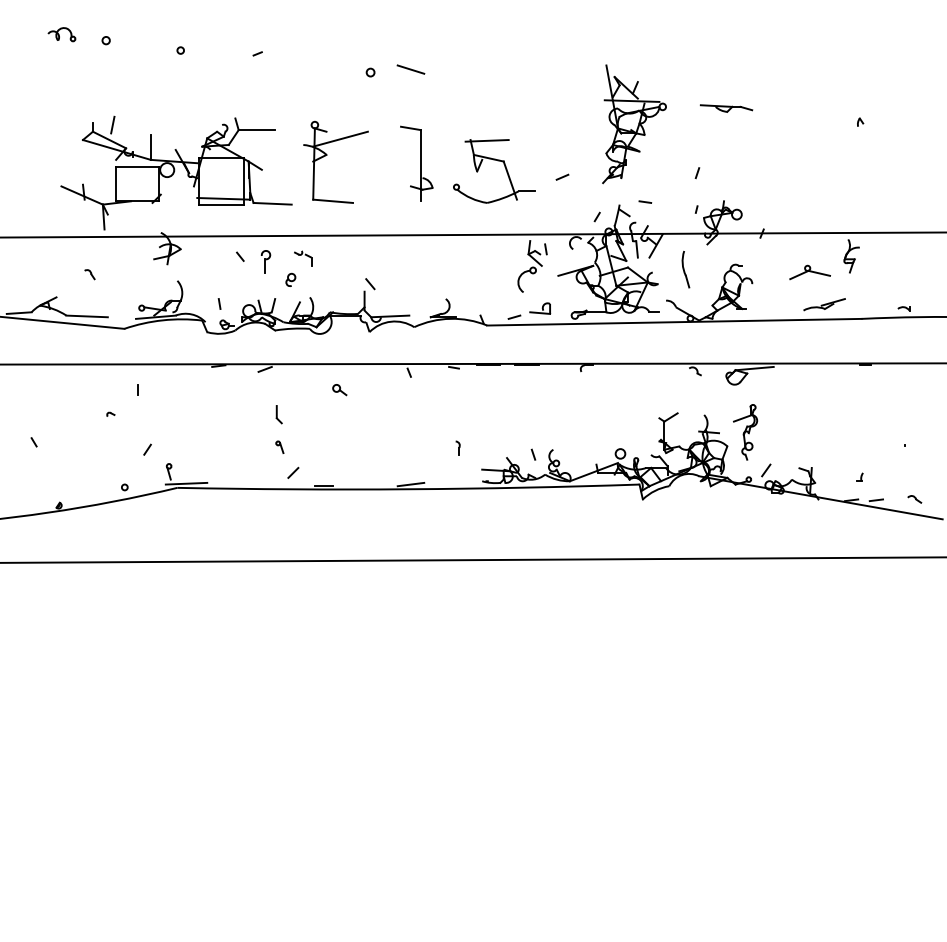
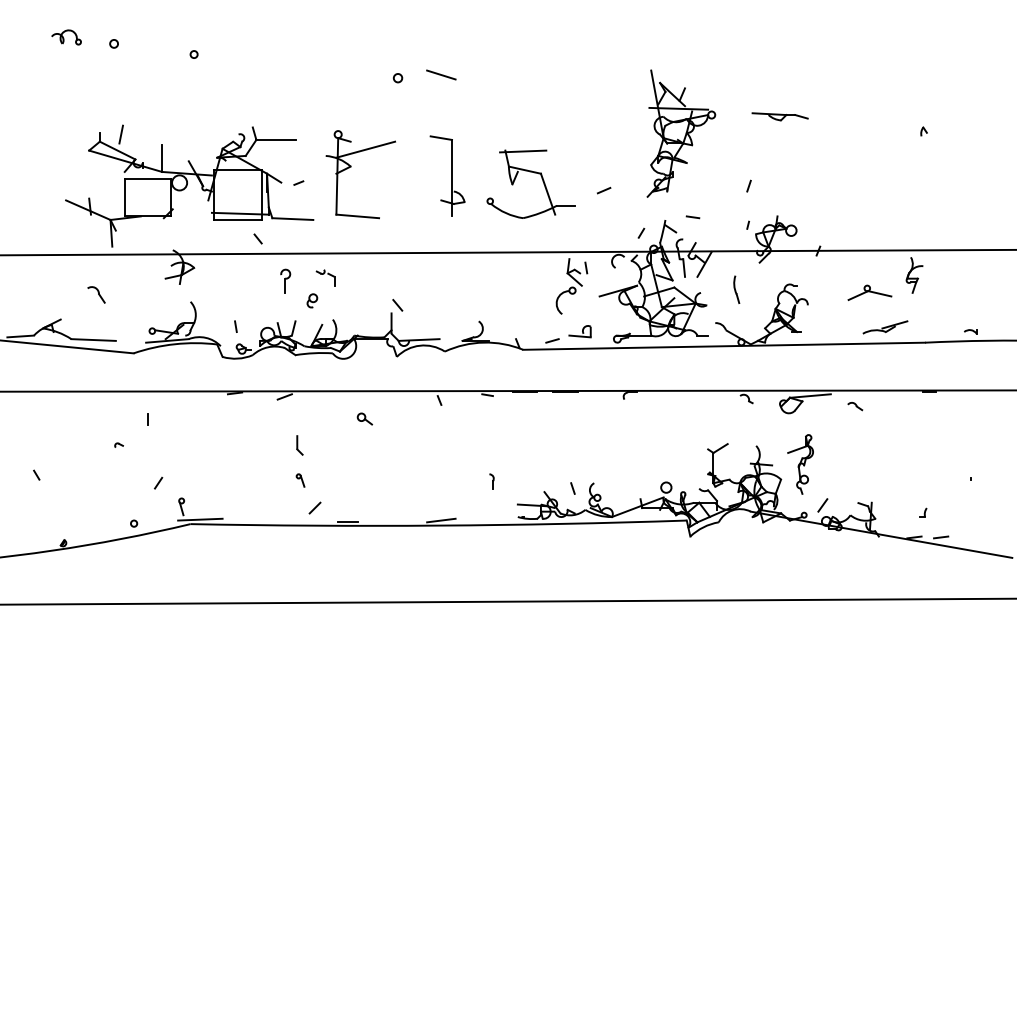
line: (257, 53) -> (298, 182), moved
line: (239, 256) -> (257, 238), moved
part: (685, 269) -> (736, 289), size x0.7
part: (89, 274) -> (96, 295), size x1.6
part: (914, 499) -> (855, 406), moved

